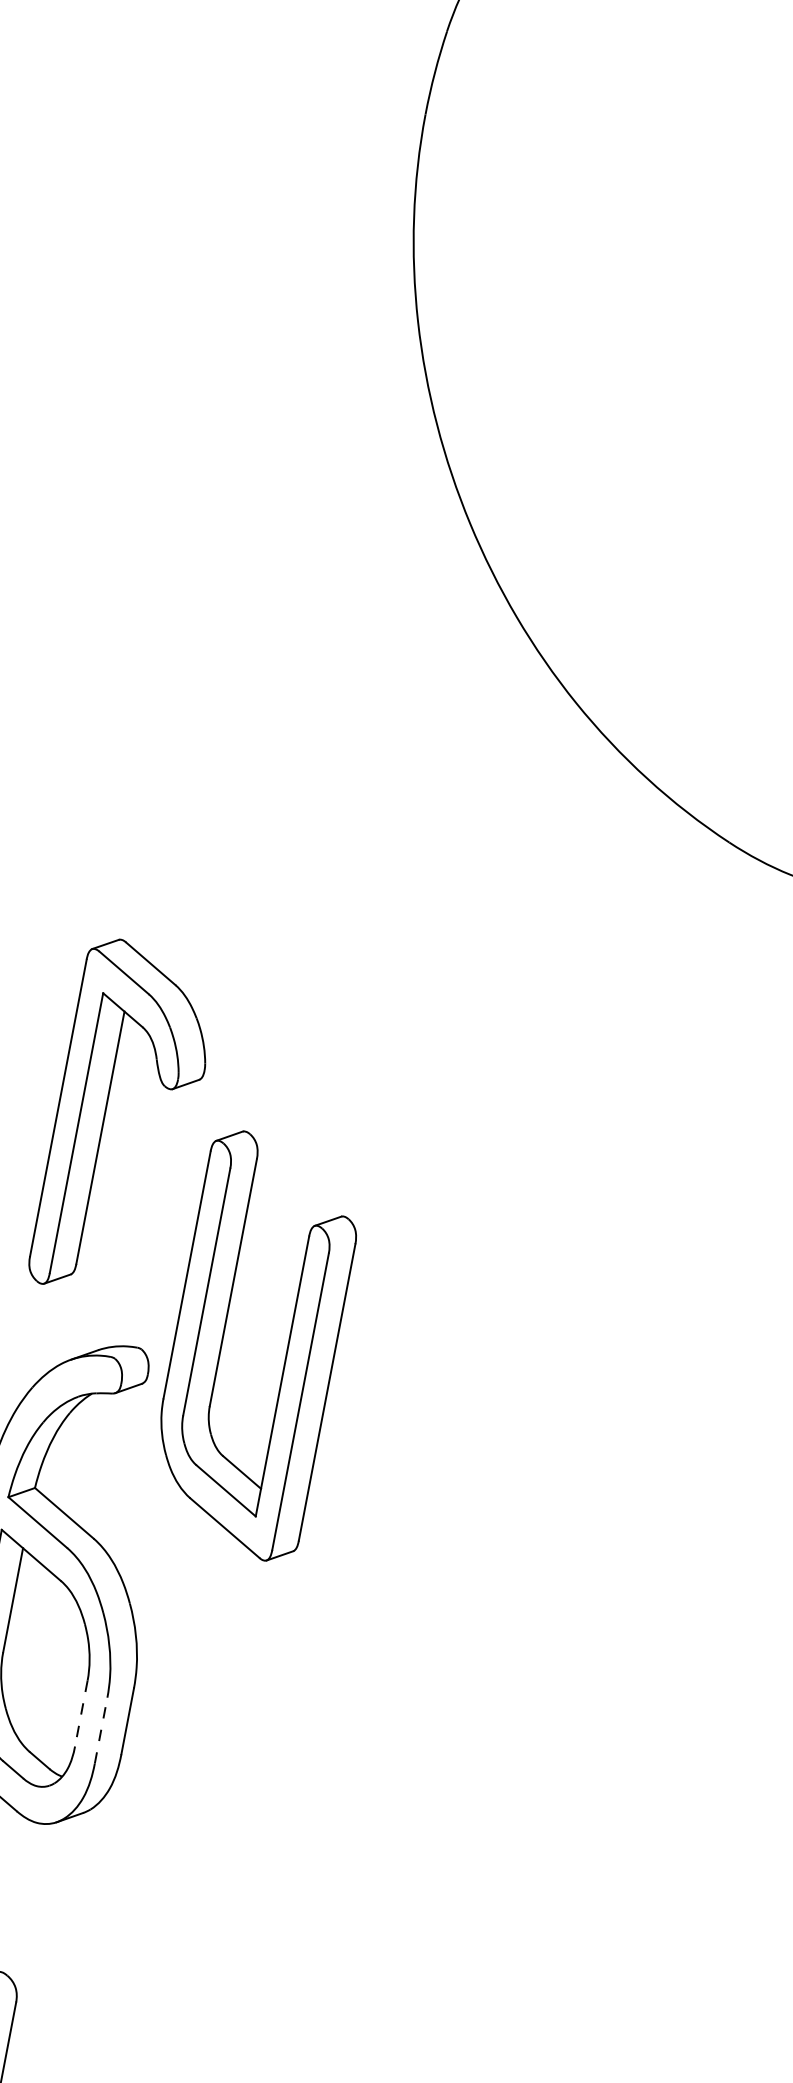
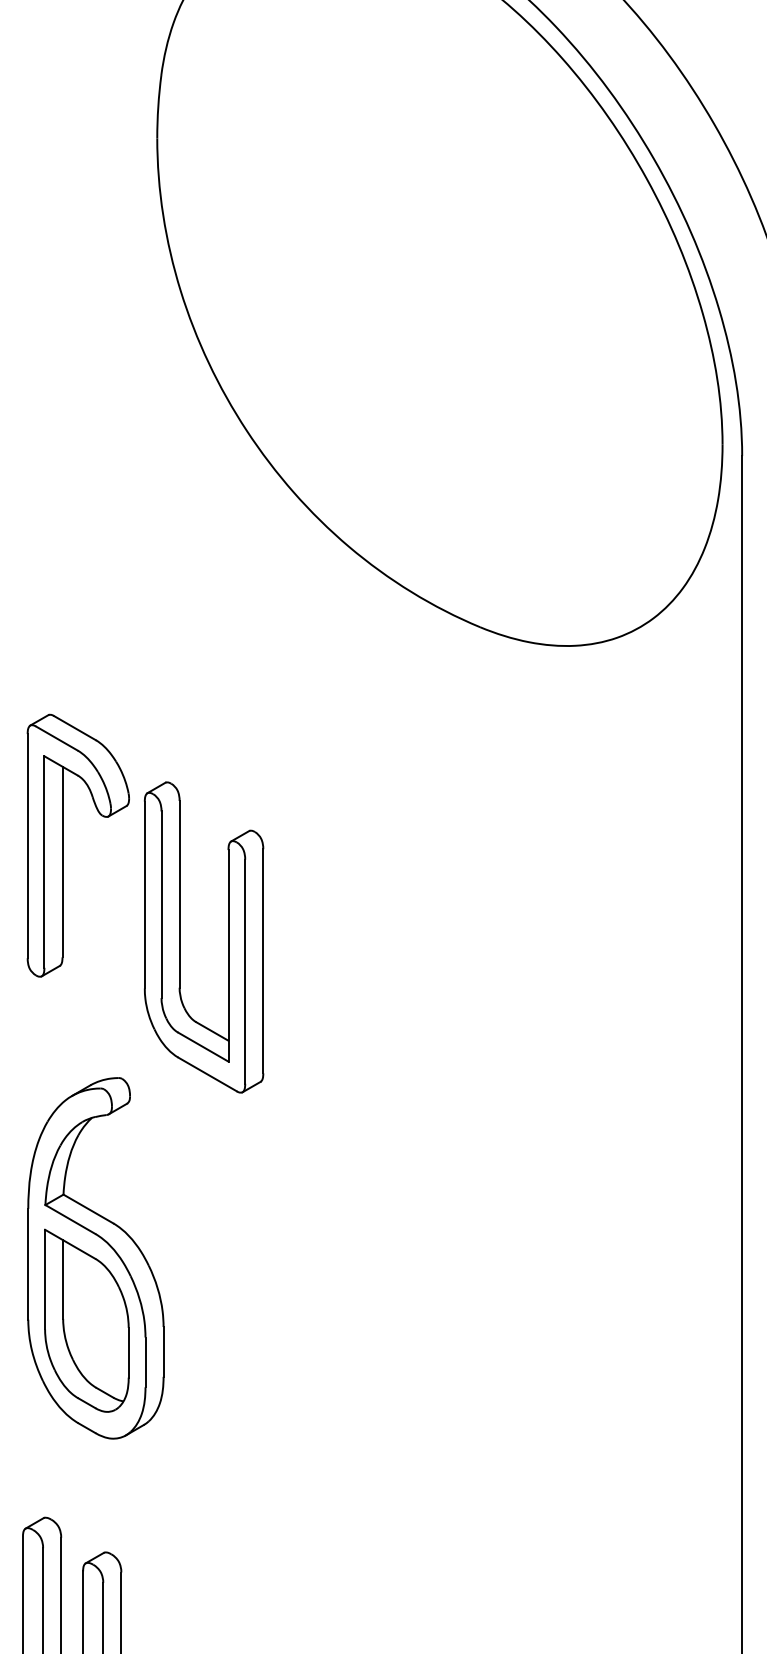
part: (105, 1116) -> (63, 845), moved
part: (223, 1340) -> (180, 937), moved
line: (81, 1713) -> (128, 1352), dashed -> solid
line: (101, 1730) -> (145, 1362), dashed -> solid

